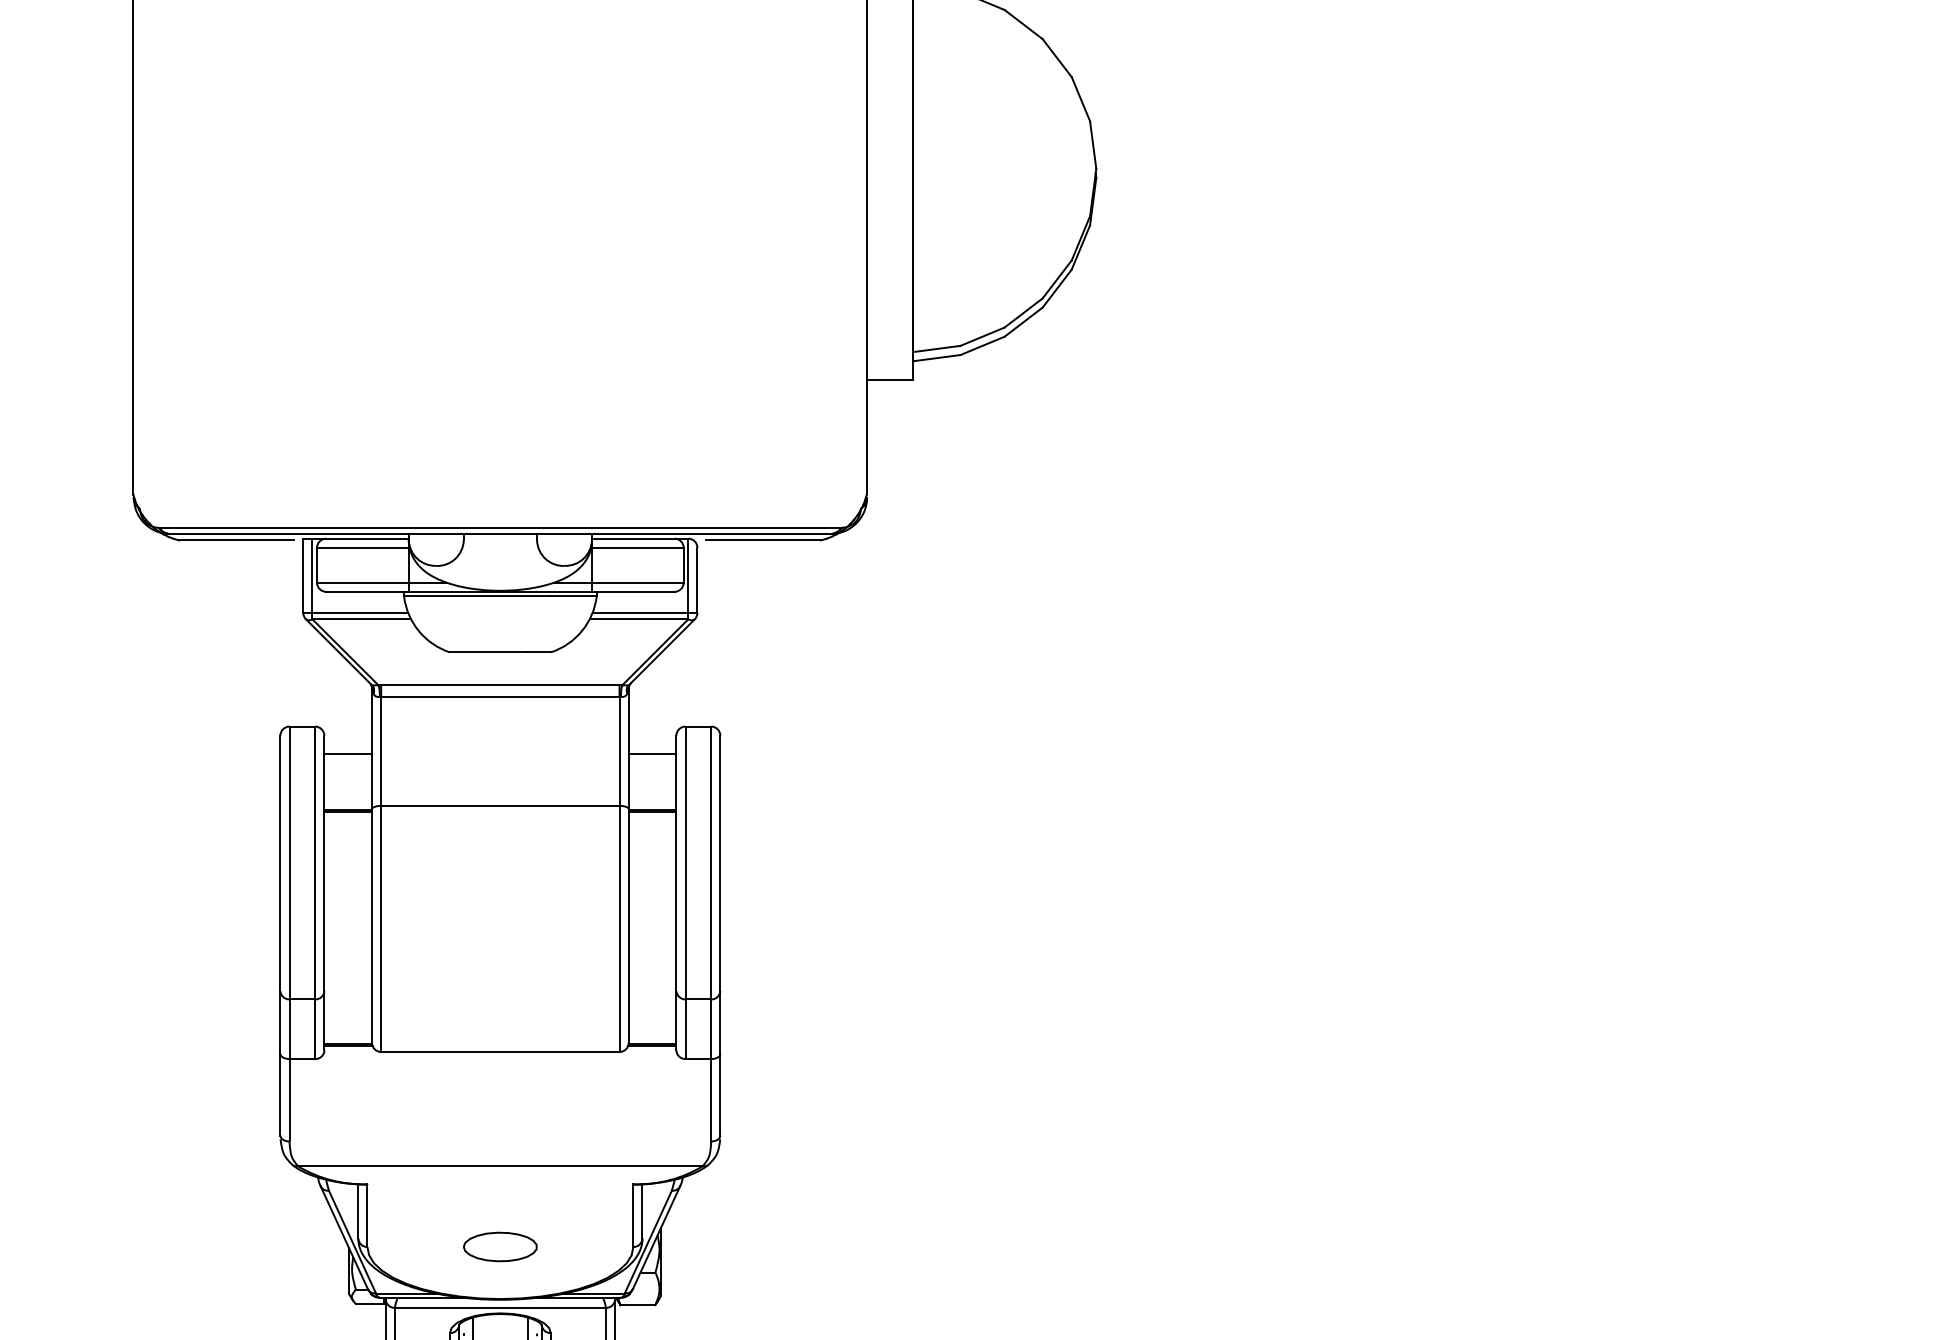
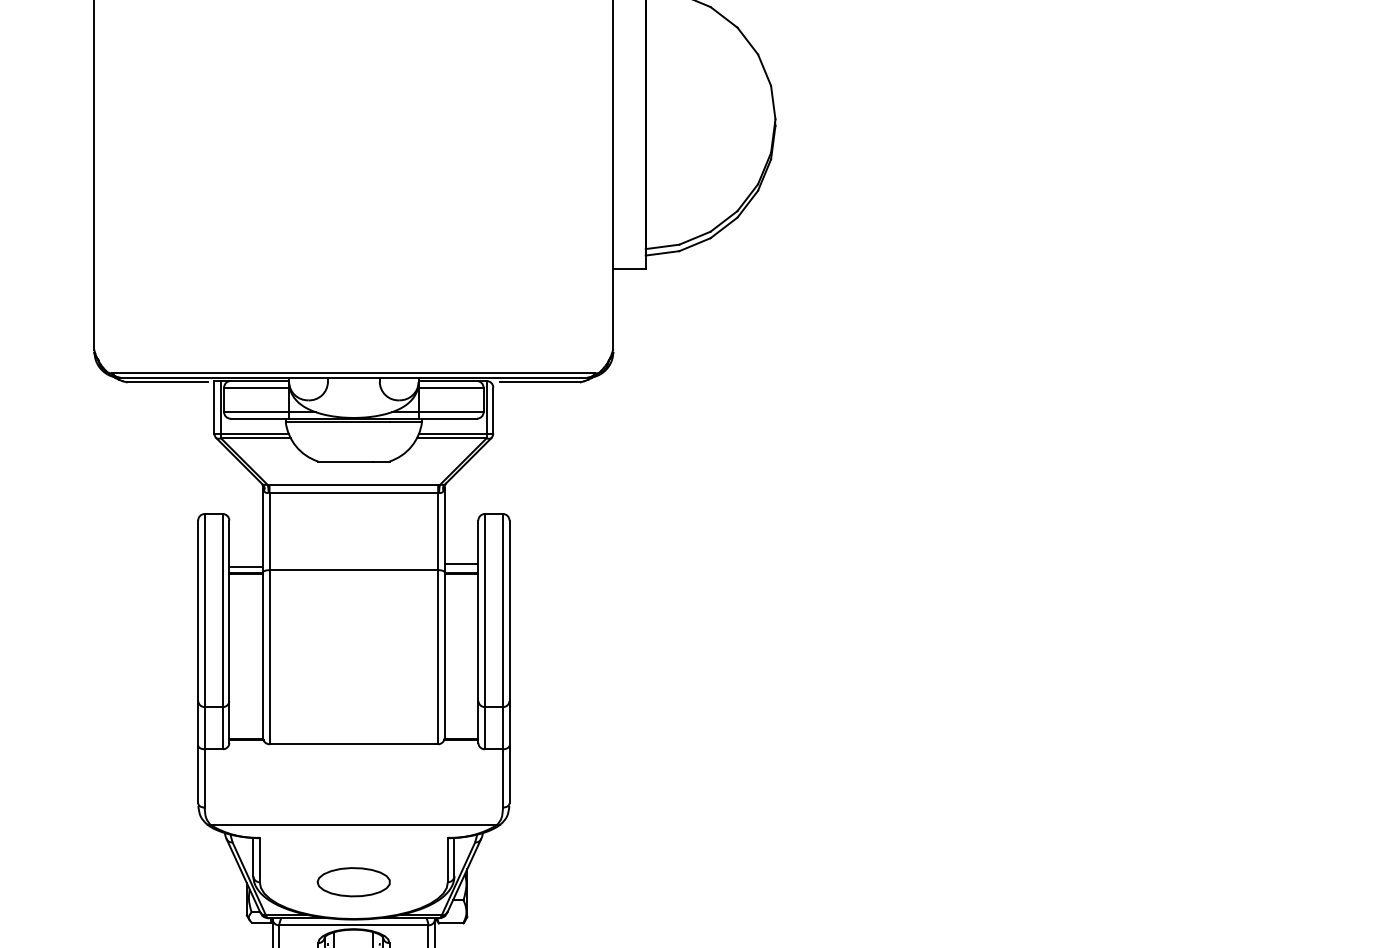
line: (348, 754) -> (246, 567), moved
line: (652, 754) -> (461, 564), moved
part: (500, 1246) -> (353, 881), size x1.4

